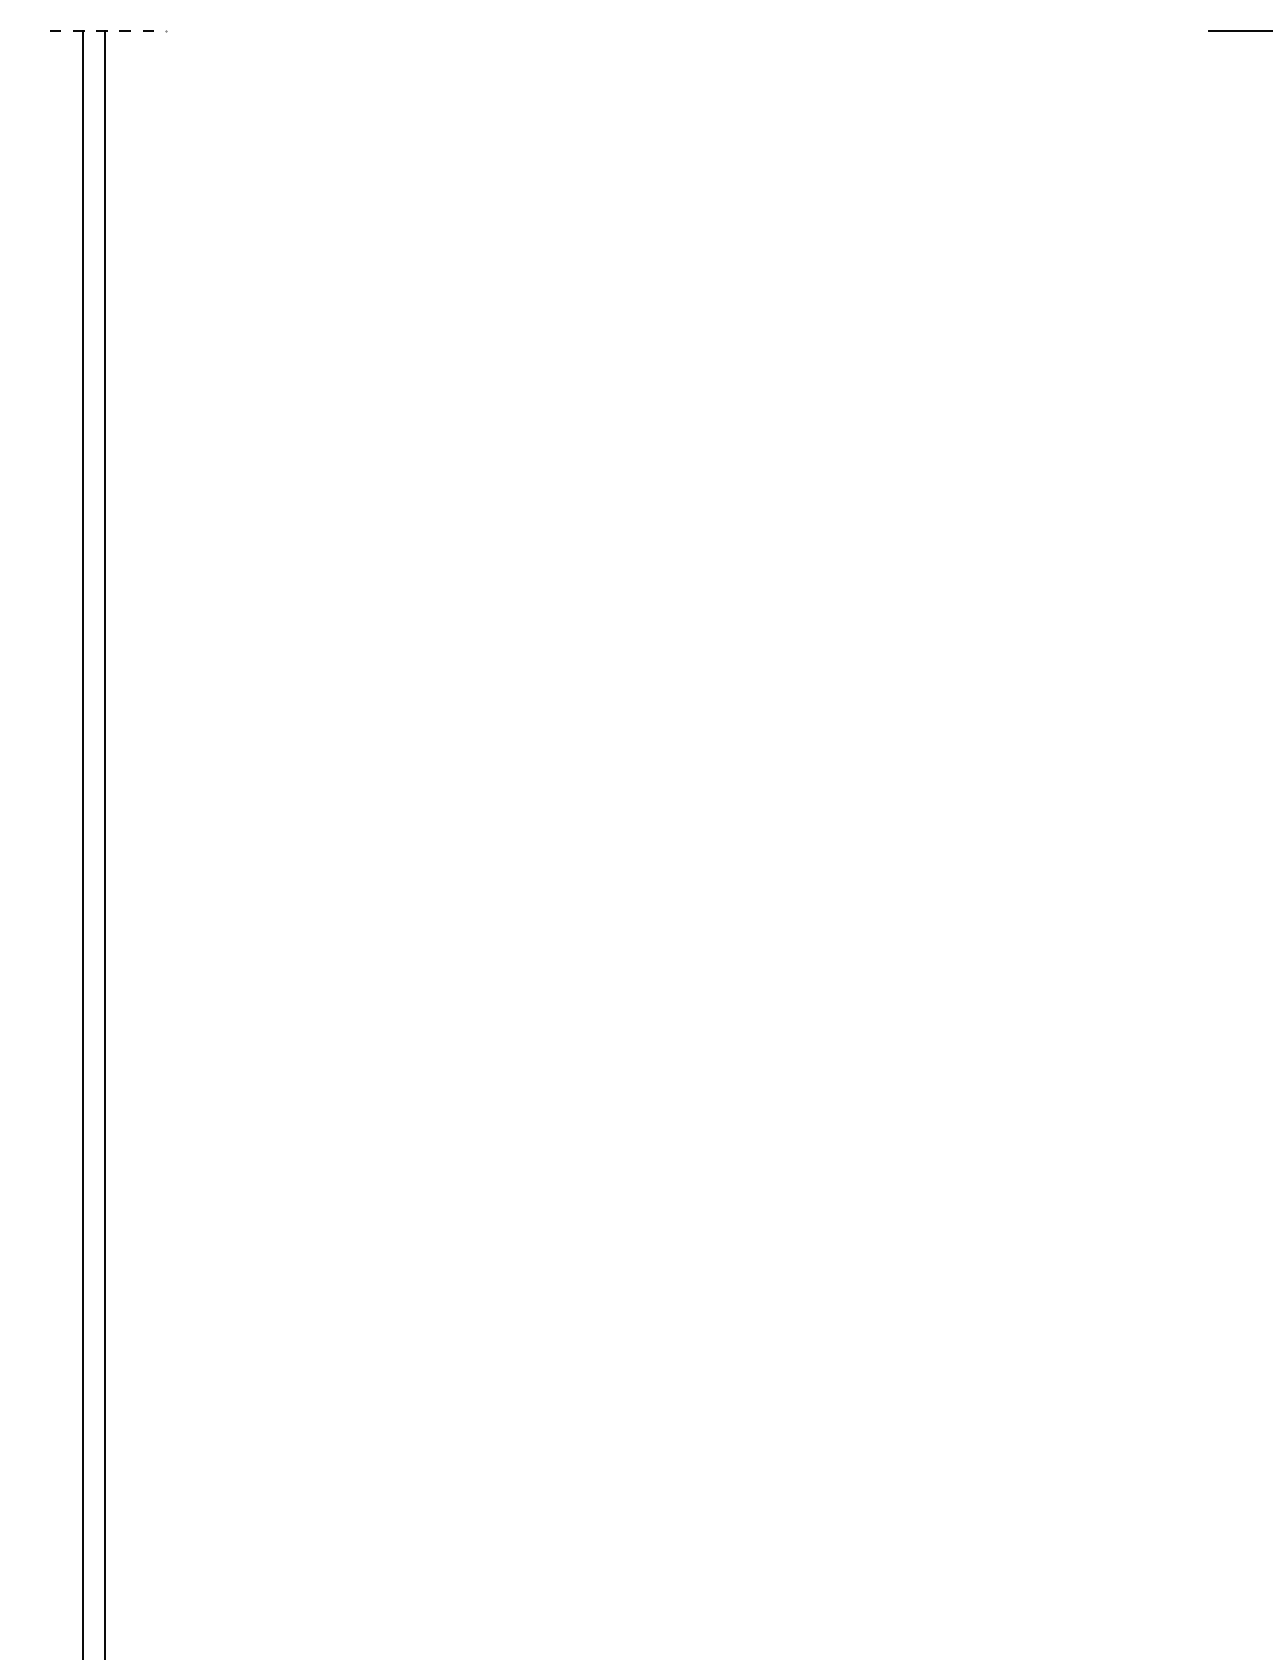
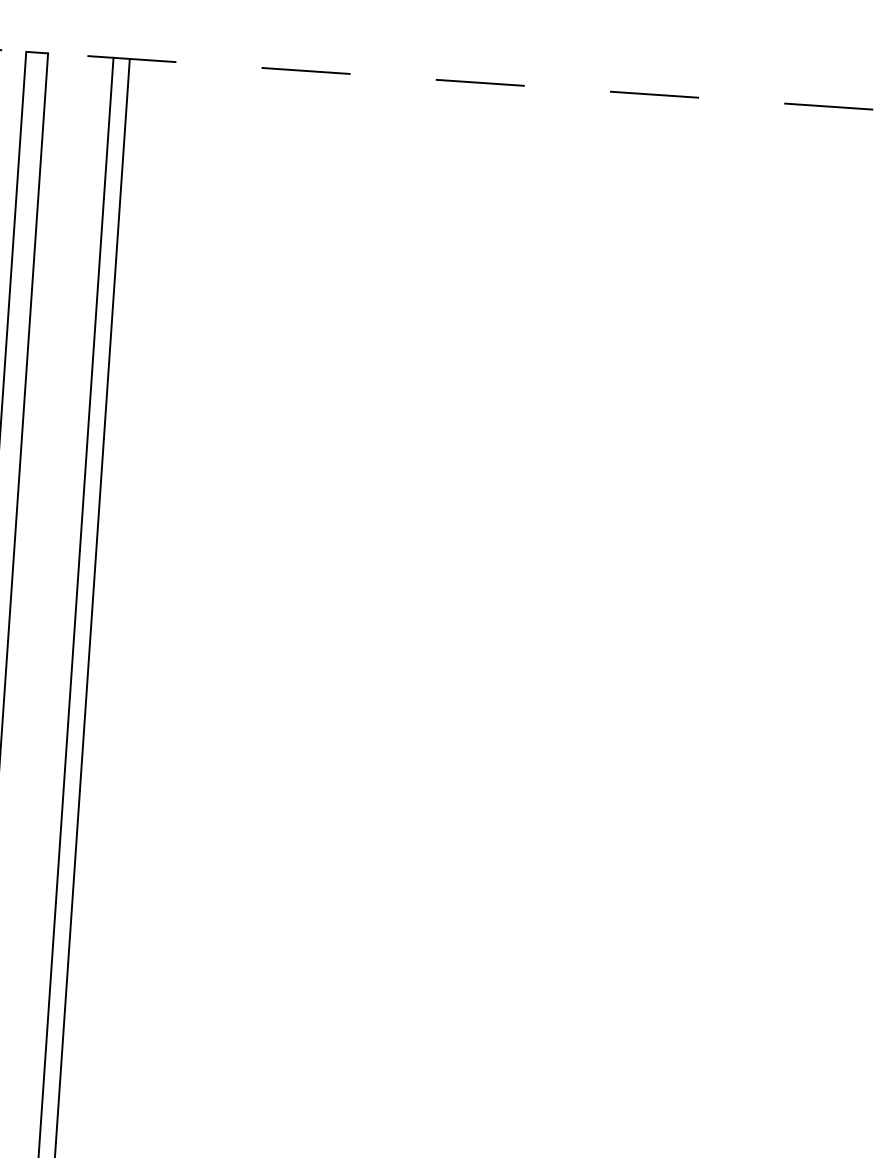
line: (107, 31) -> (131, 59), dashed -> solid
line: (339, 31) -> (305, 71), added
line: (571, 31) -> (480, 83), added
line: (803, 31) -> (654, 95), added
line: (1035, 31) -> (828, 106), added

